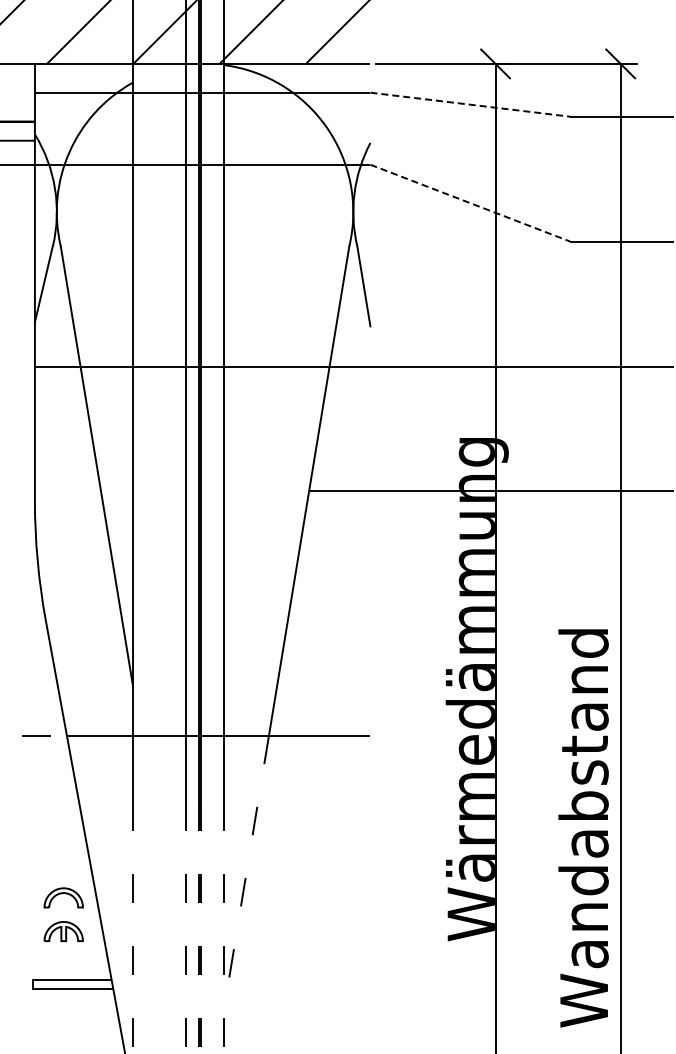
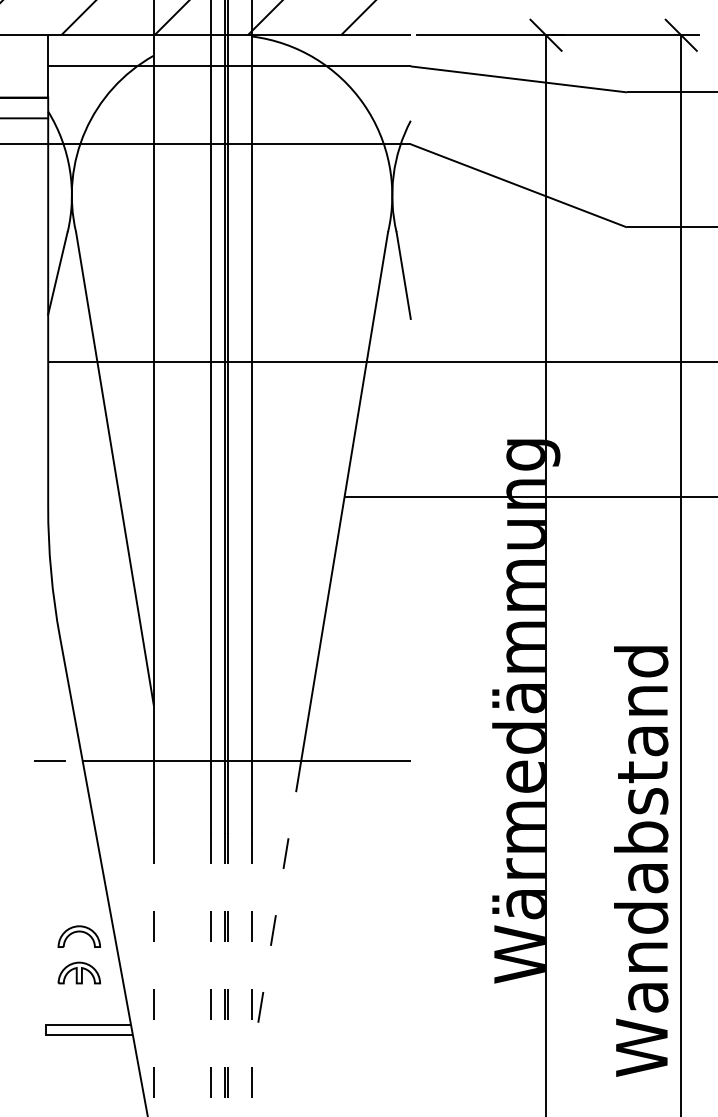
line: (470, 104) -> (518, 79), dashed -> solid
line: (470, 203) -> (518, 186), dashed -> solid

